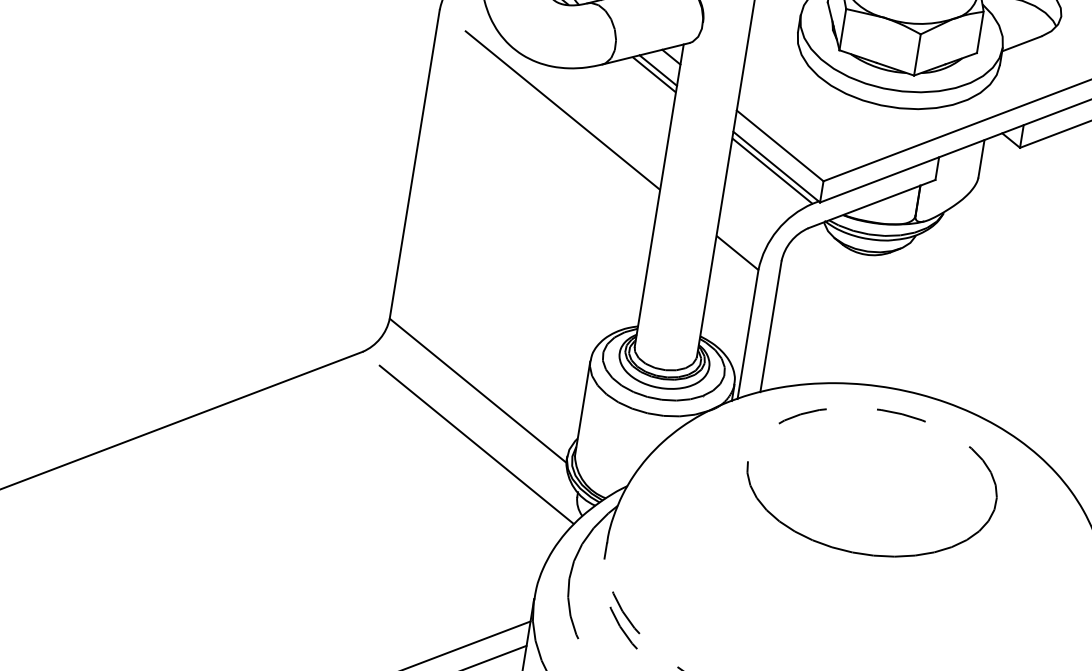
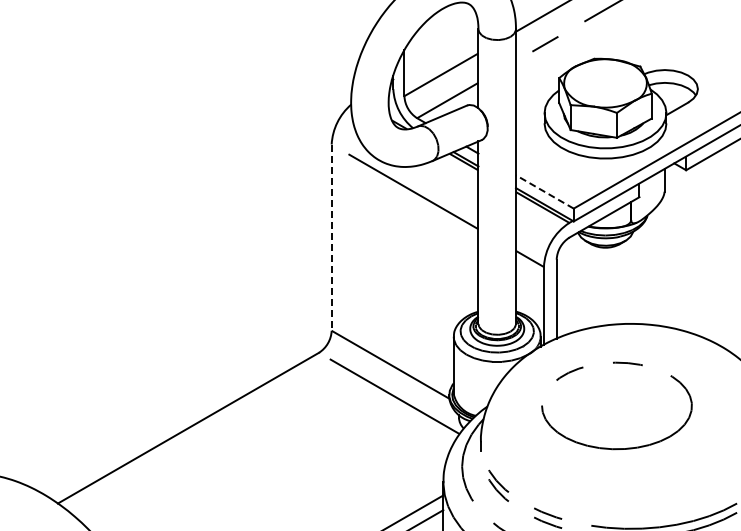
line: (779, 145) -> (544, 191), solid -> dashed
line: (414, 165) -> (331, 238), solid -> dashed
part: (882, 411) -> (616, 363), moved

